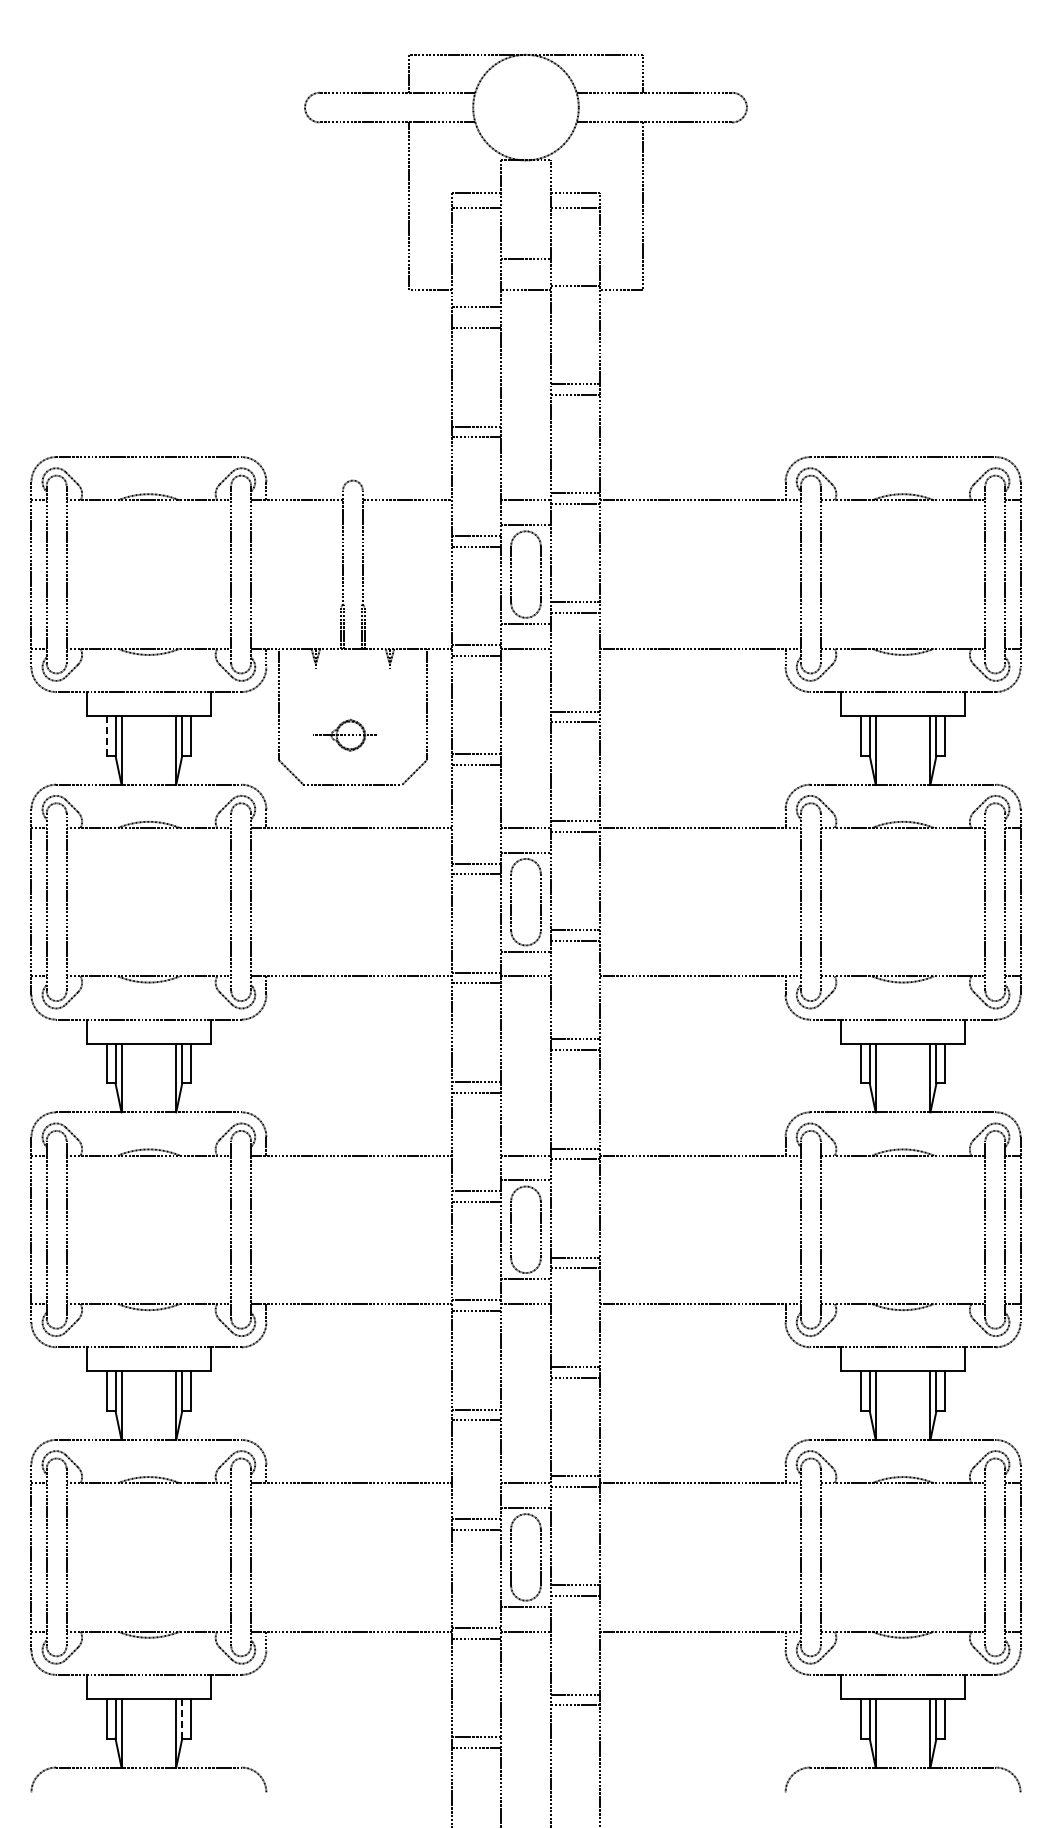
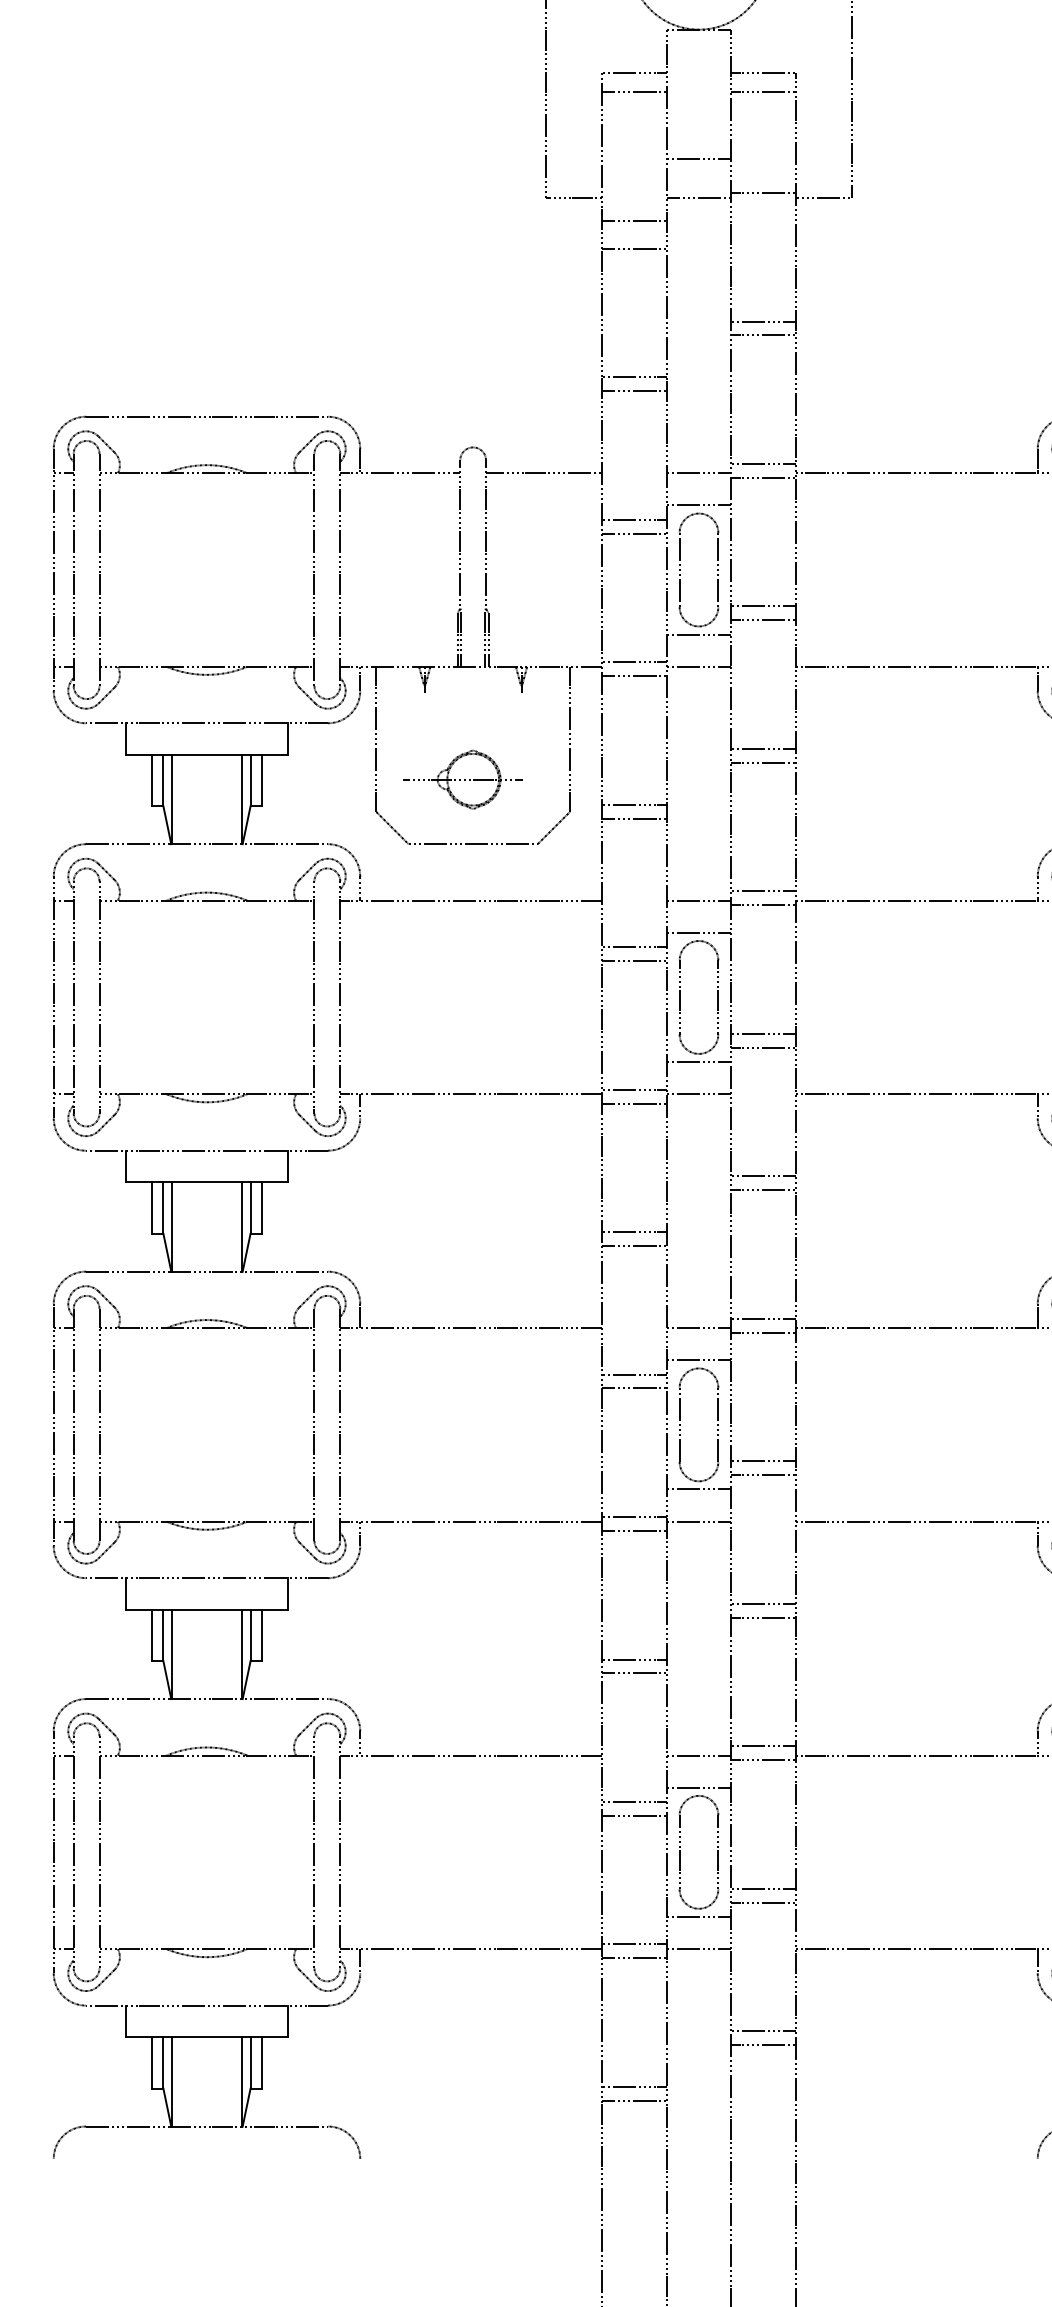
line: (106, 735) -> (151, 779), dashed -> solid
part: (344, 735) -> (462, 779), size x1.43
line: (182, 1718) -> (250, 2062), dashed -> solid

